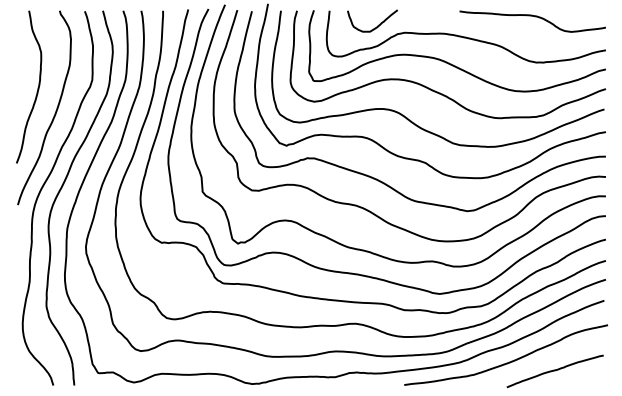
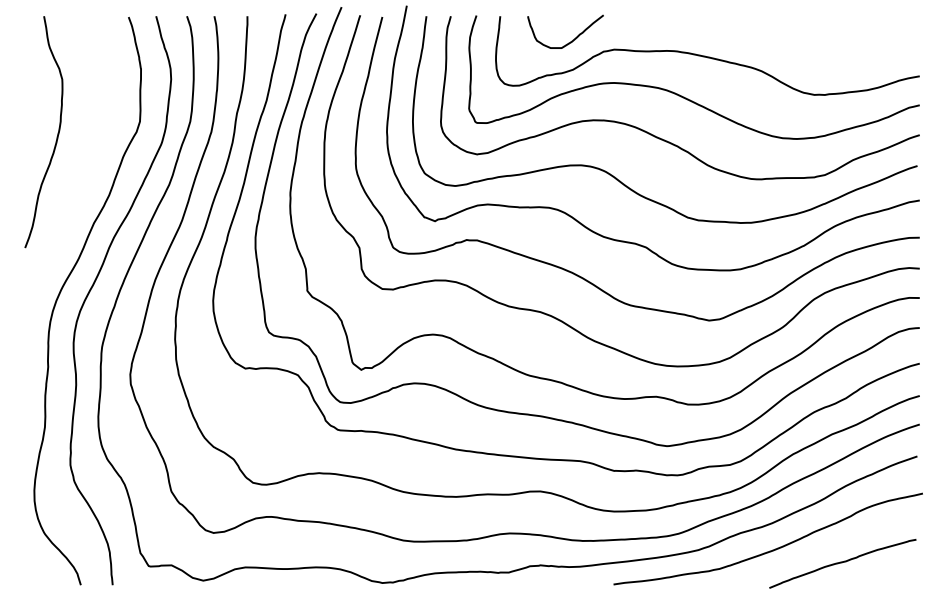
curve: (532, 16) -> (808, 24), removed
curve: (55, 110) -> (84, 167), removed

